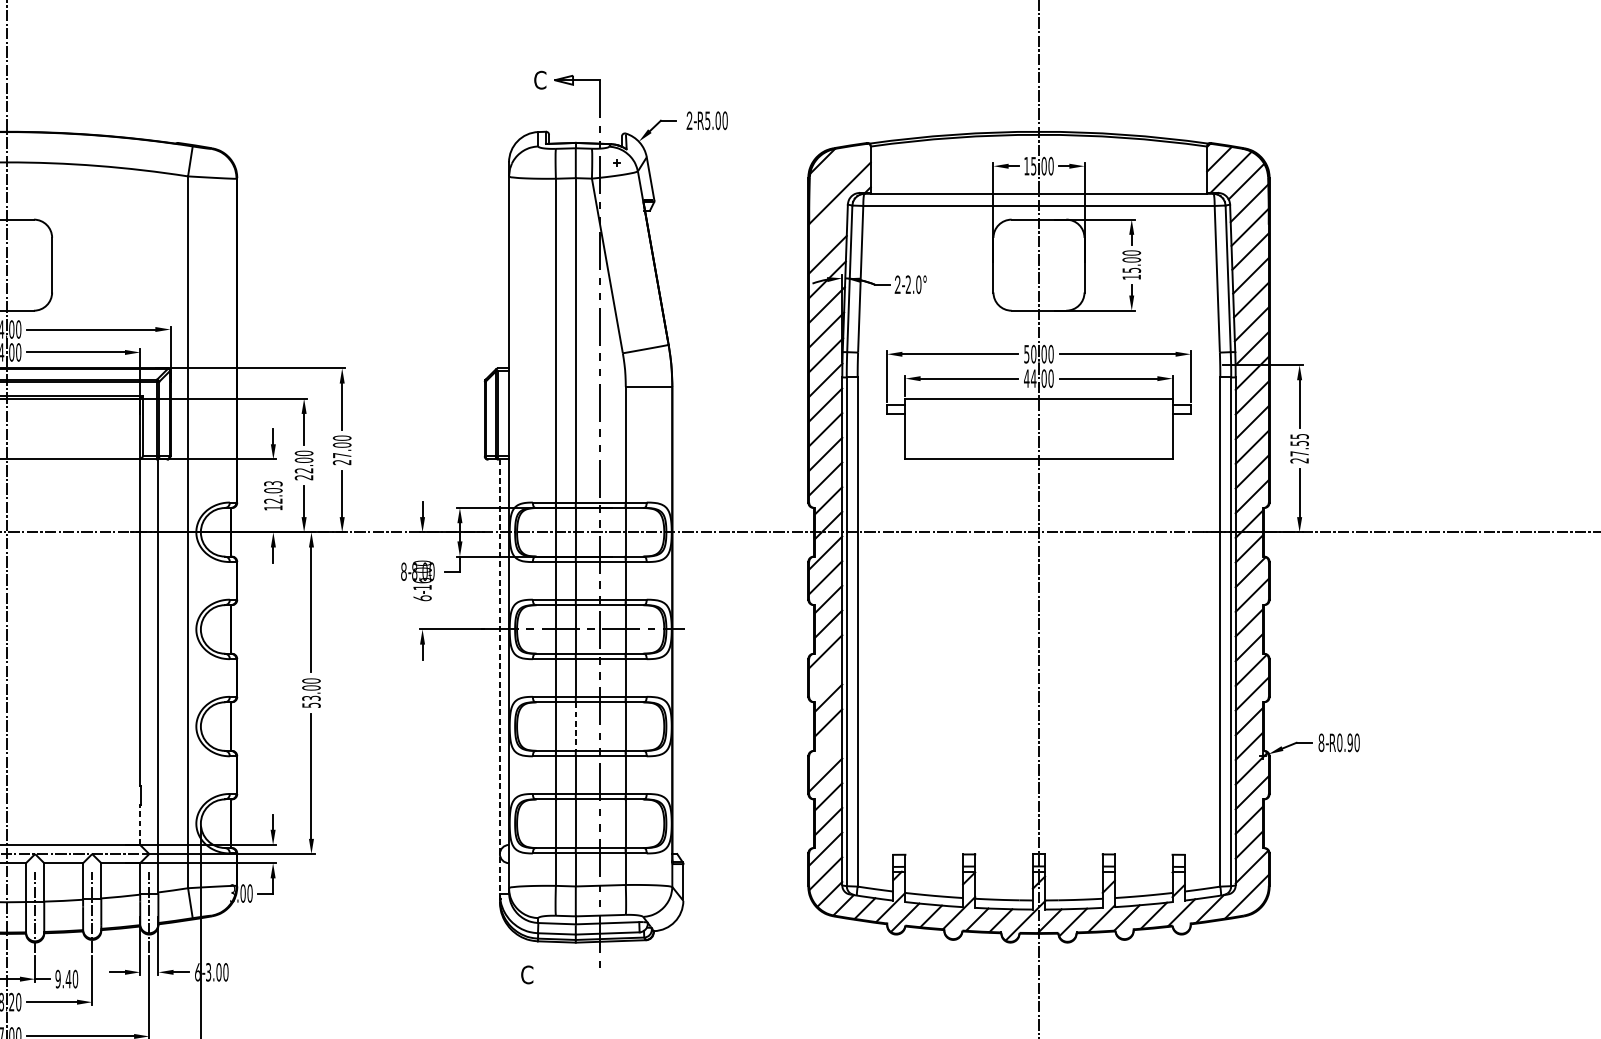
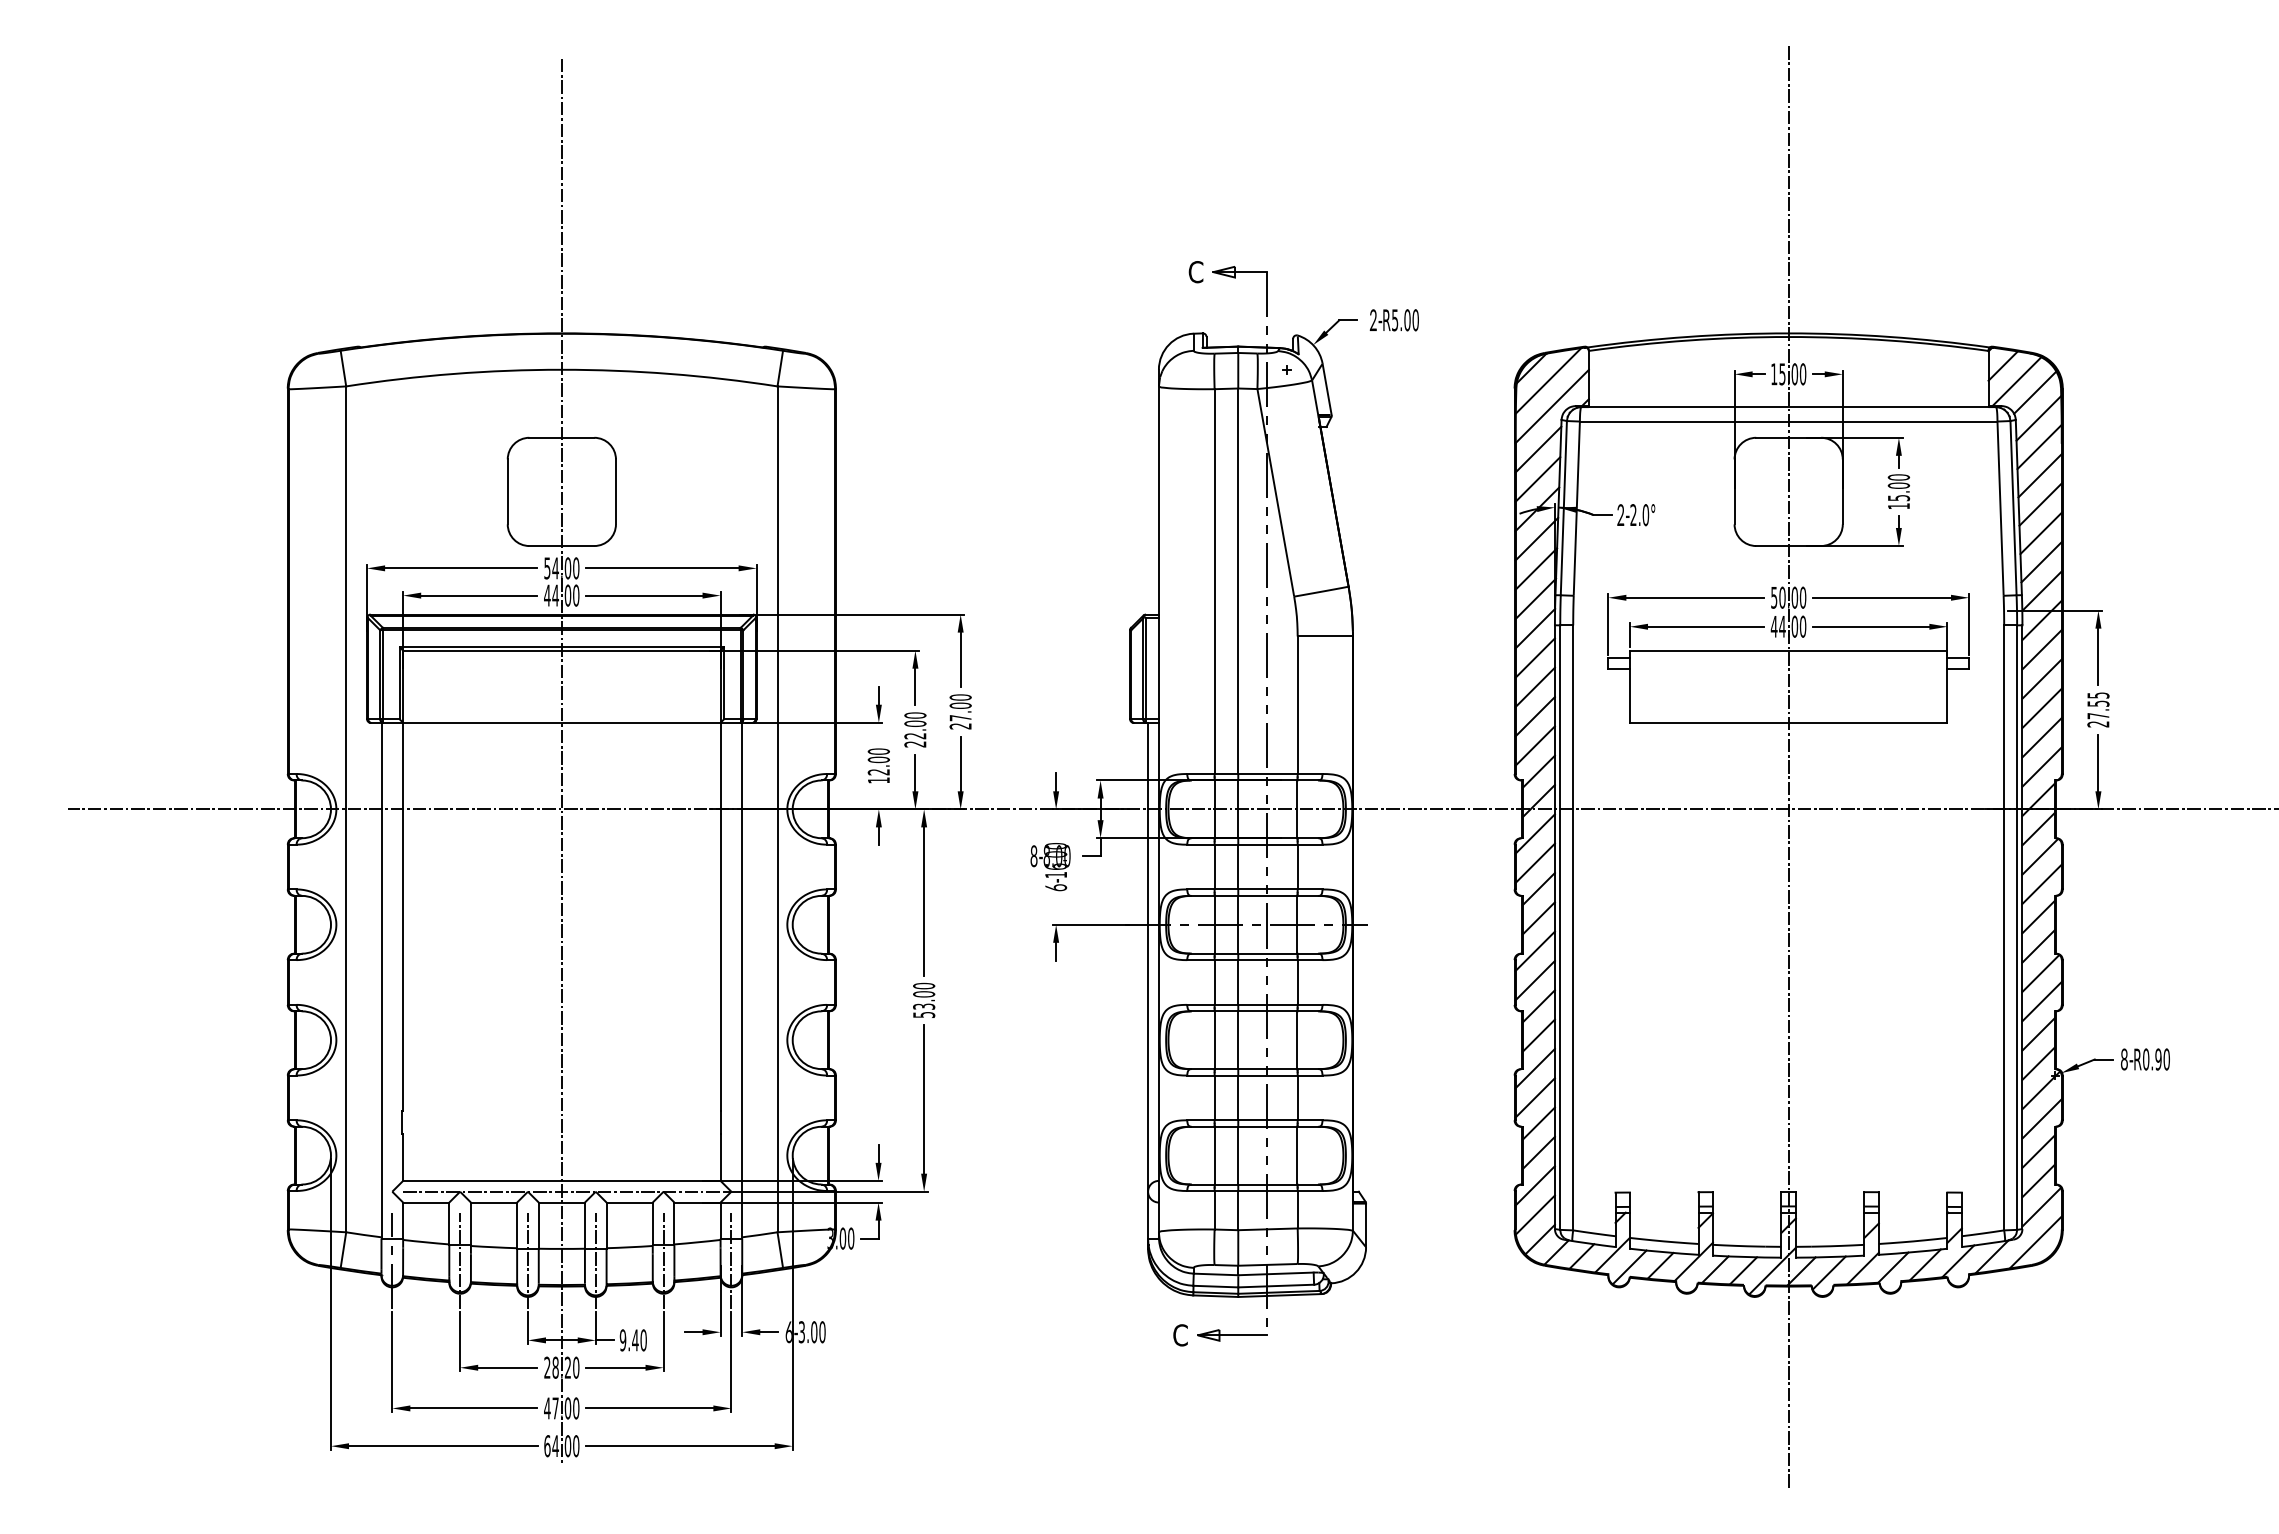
line: (836, 171) -> (1548, 380), added
line: (828, 229) -> (1538, 449), added
text: (273, 483) -> (878, 751), 12.03 -> 12.00
line: (825, 676) -> (1534, 980), added
line: (500, 680) -> (1148, 985), dashed -> solid
line: (576, 726) -> (1238, 1040), dashed -> solid
line: (825, 750) -> (1534, 1068), added
line: (140, 825) -> (720, 1157), dashed -> solid
part: (570, 975) -> (1232, 1335), added

